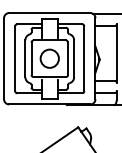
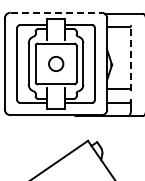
line: (50, 12) -> (56, 12), solid -> dashed
line: (117, 52) -> (131, 57), solid -> dashed
circle: (50, 58) -> (56, 63), size x0.7

